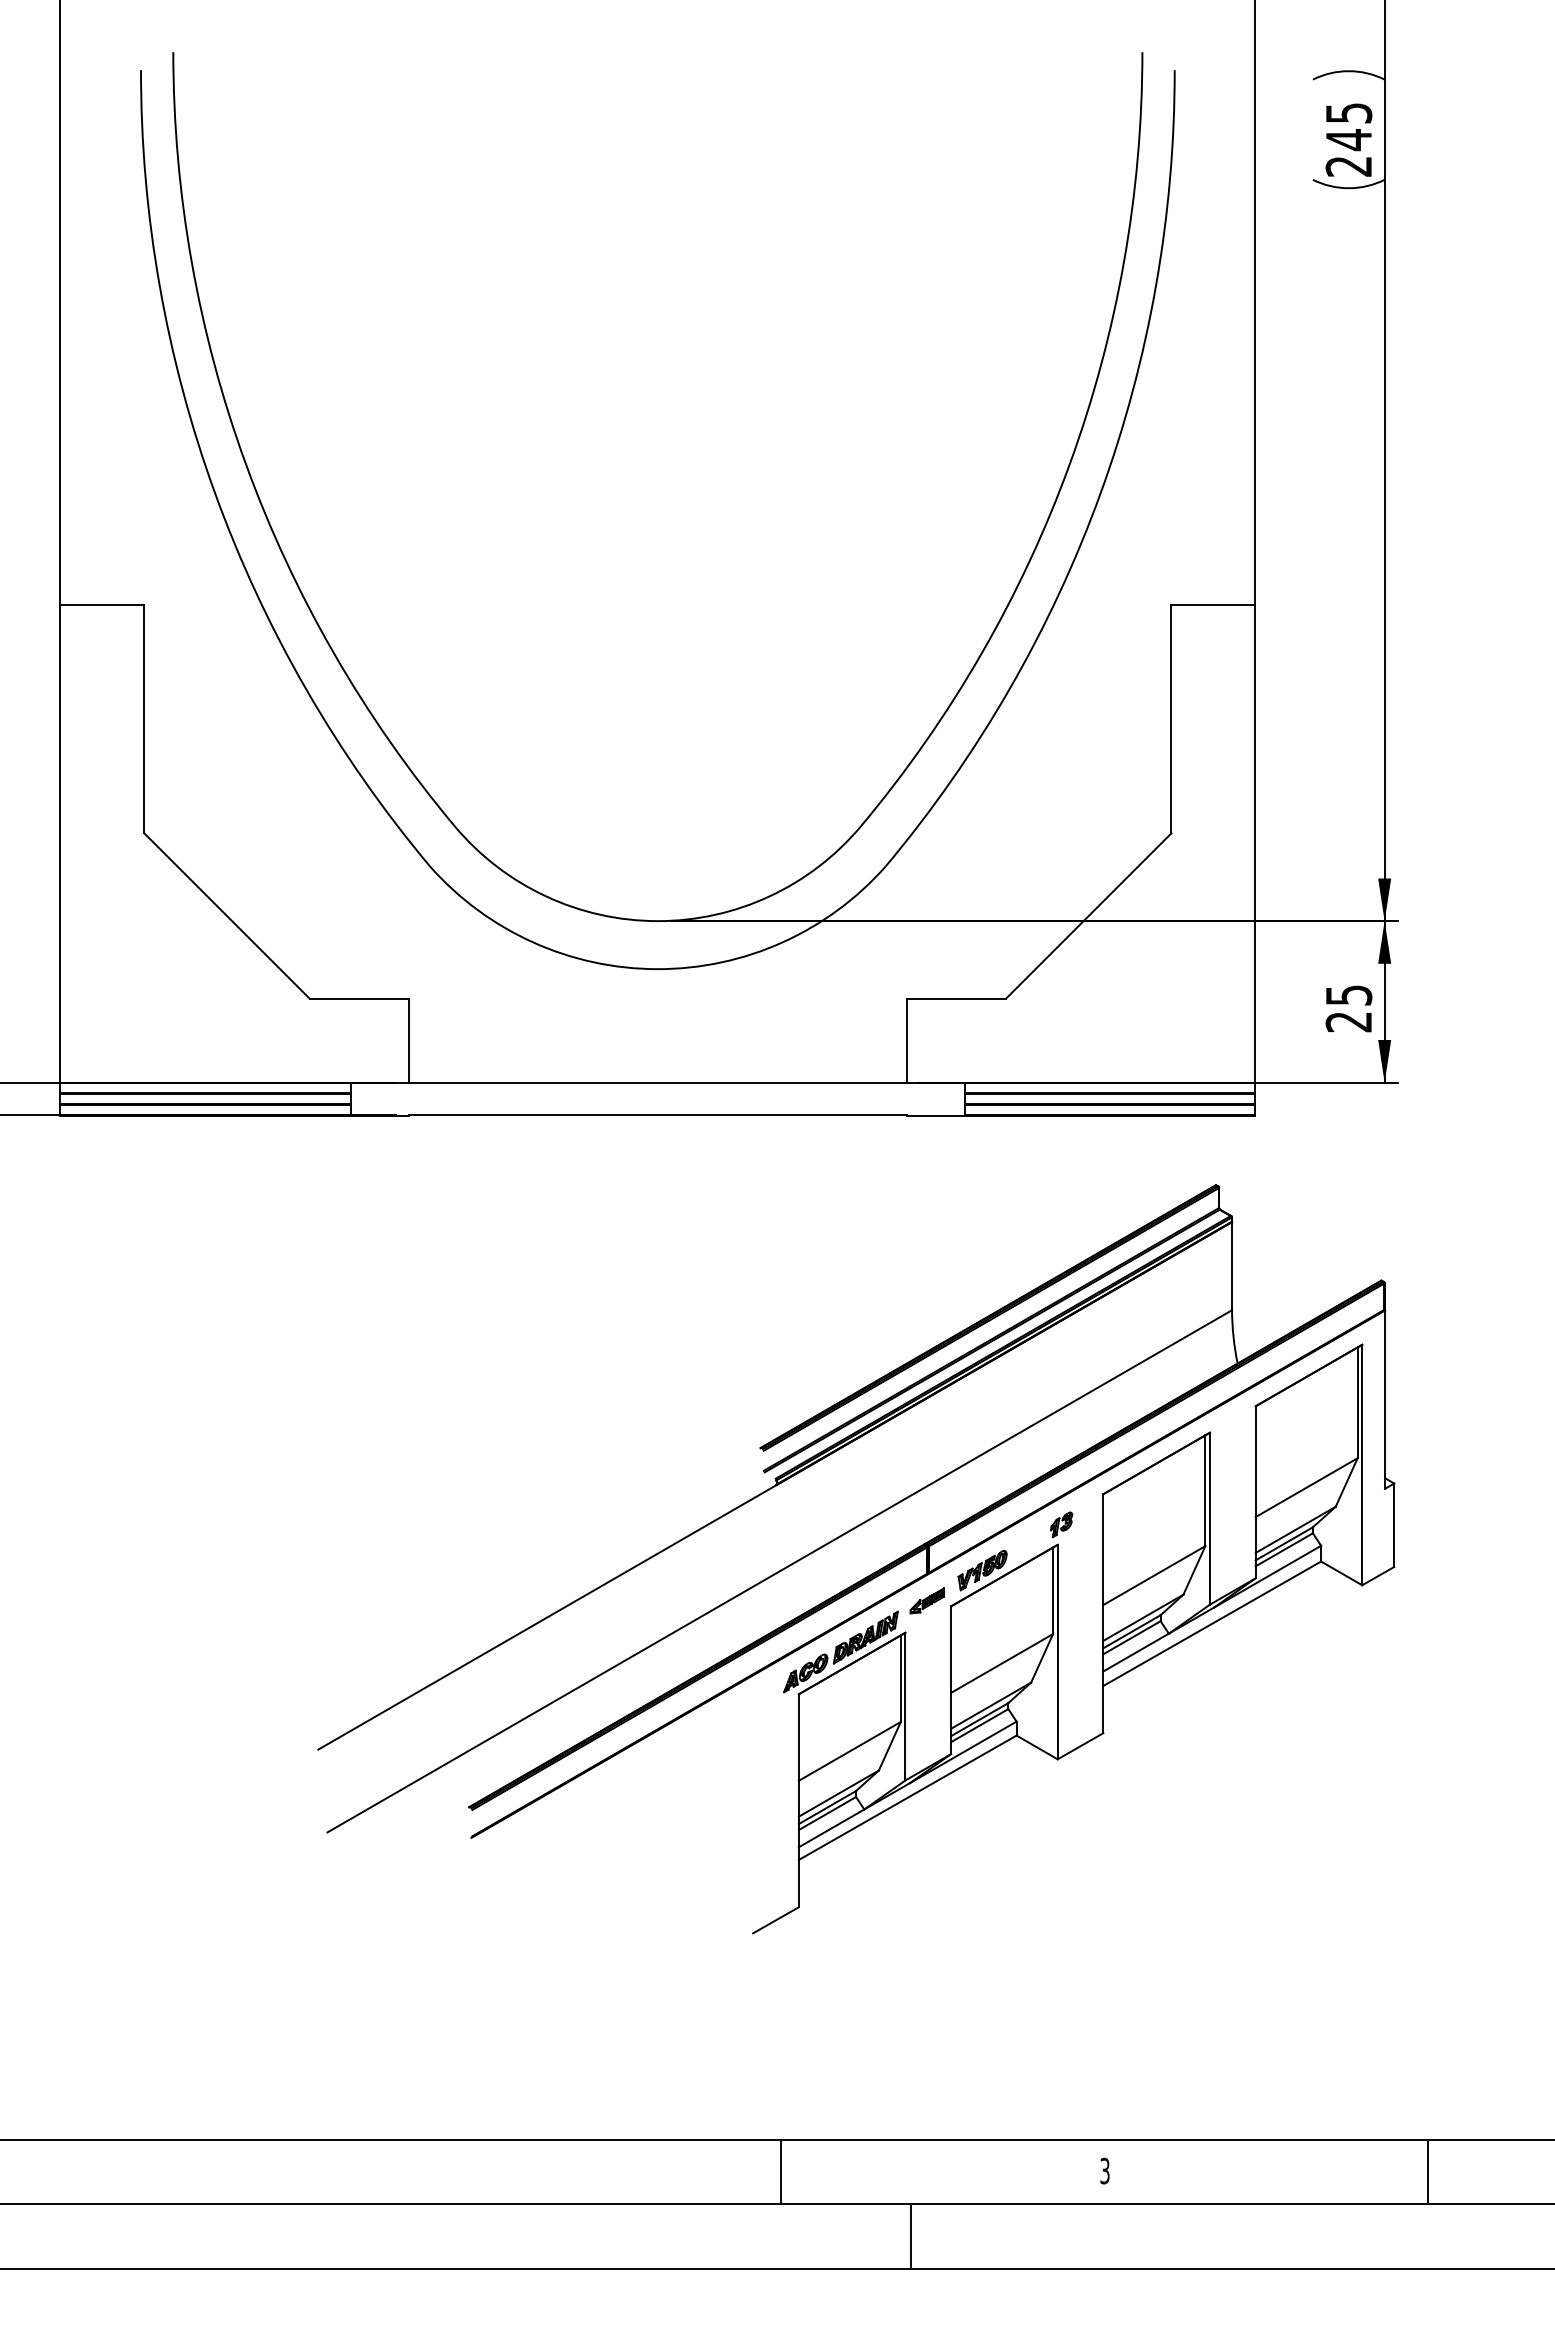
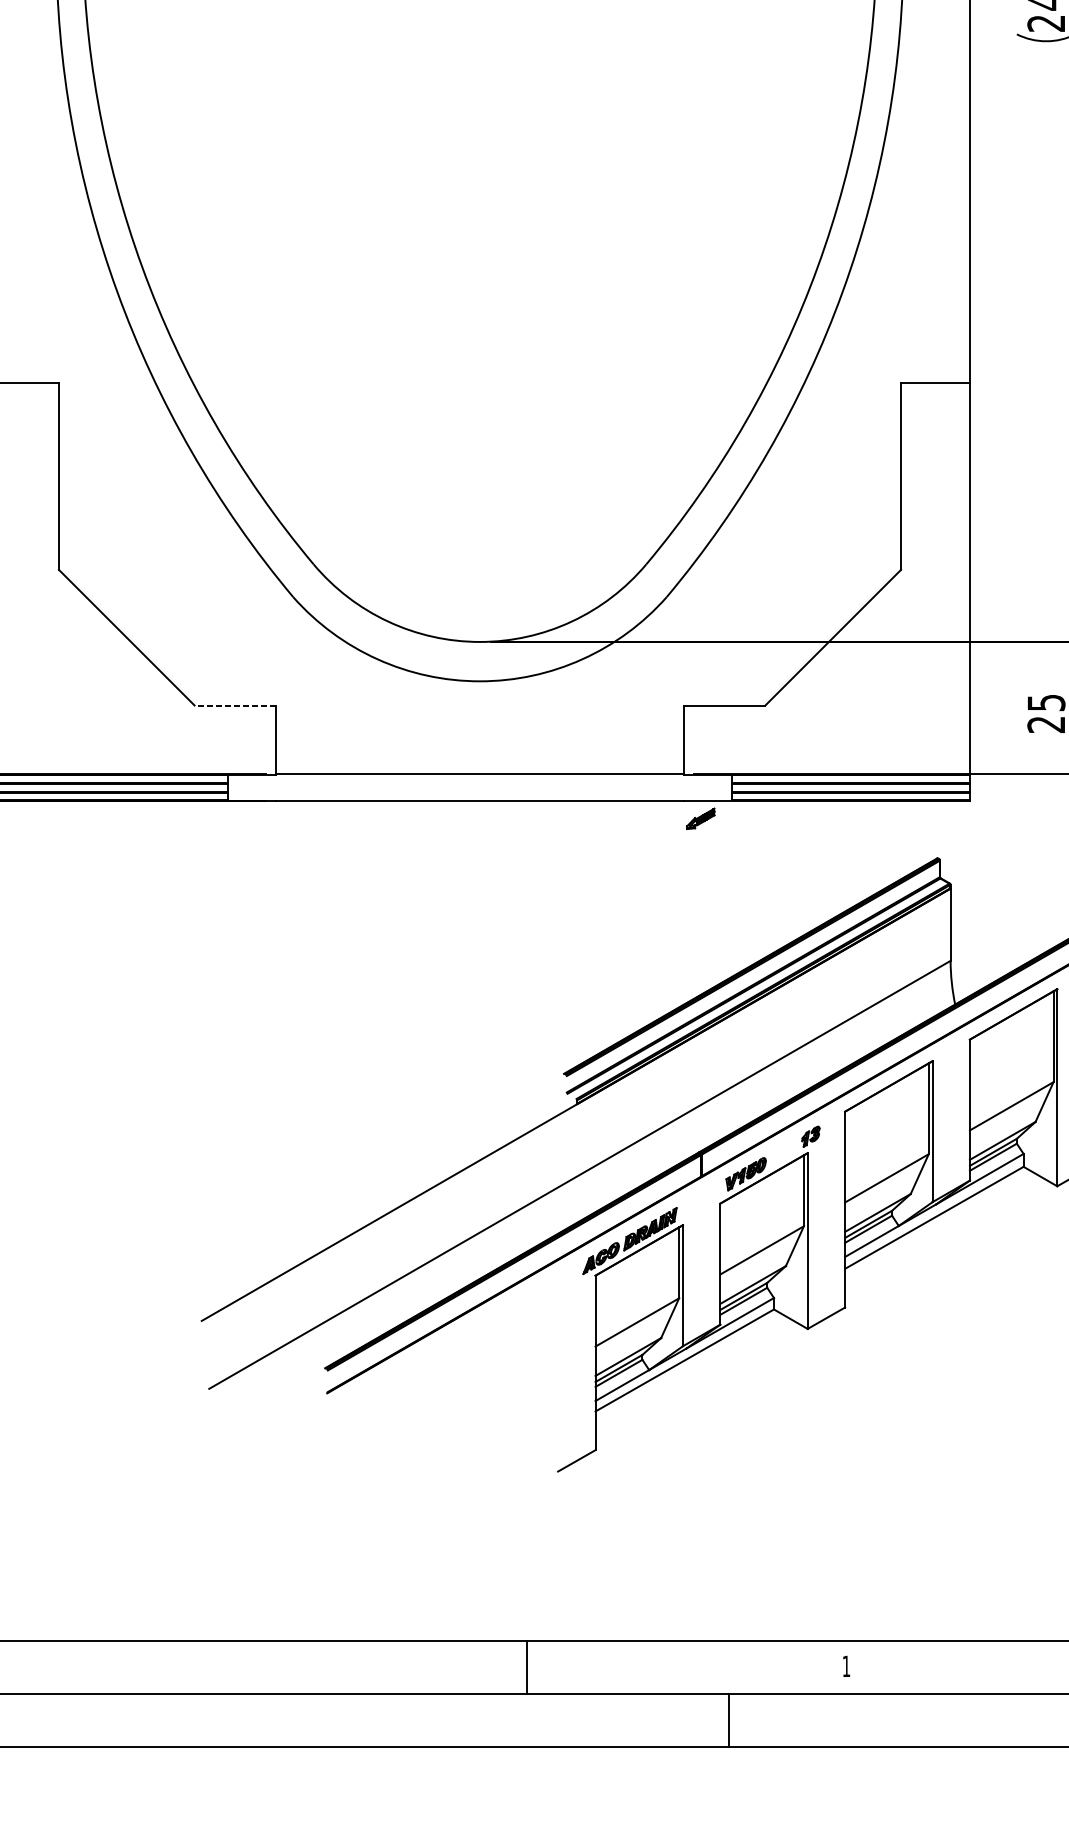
line: (359, 998) -> (235, 705), solid -> dashed
part: (927, 1600) -> (700, 818), moved
text: (1104, 2170) -> (846, 1665), 3 -> 1
line: (781, 2171) -> (527, 1666), moved
line: (910, 2236) -> (728, 1720), moved

